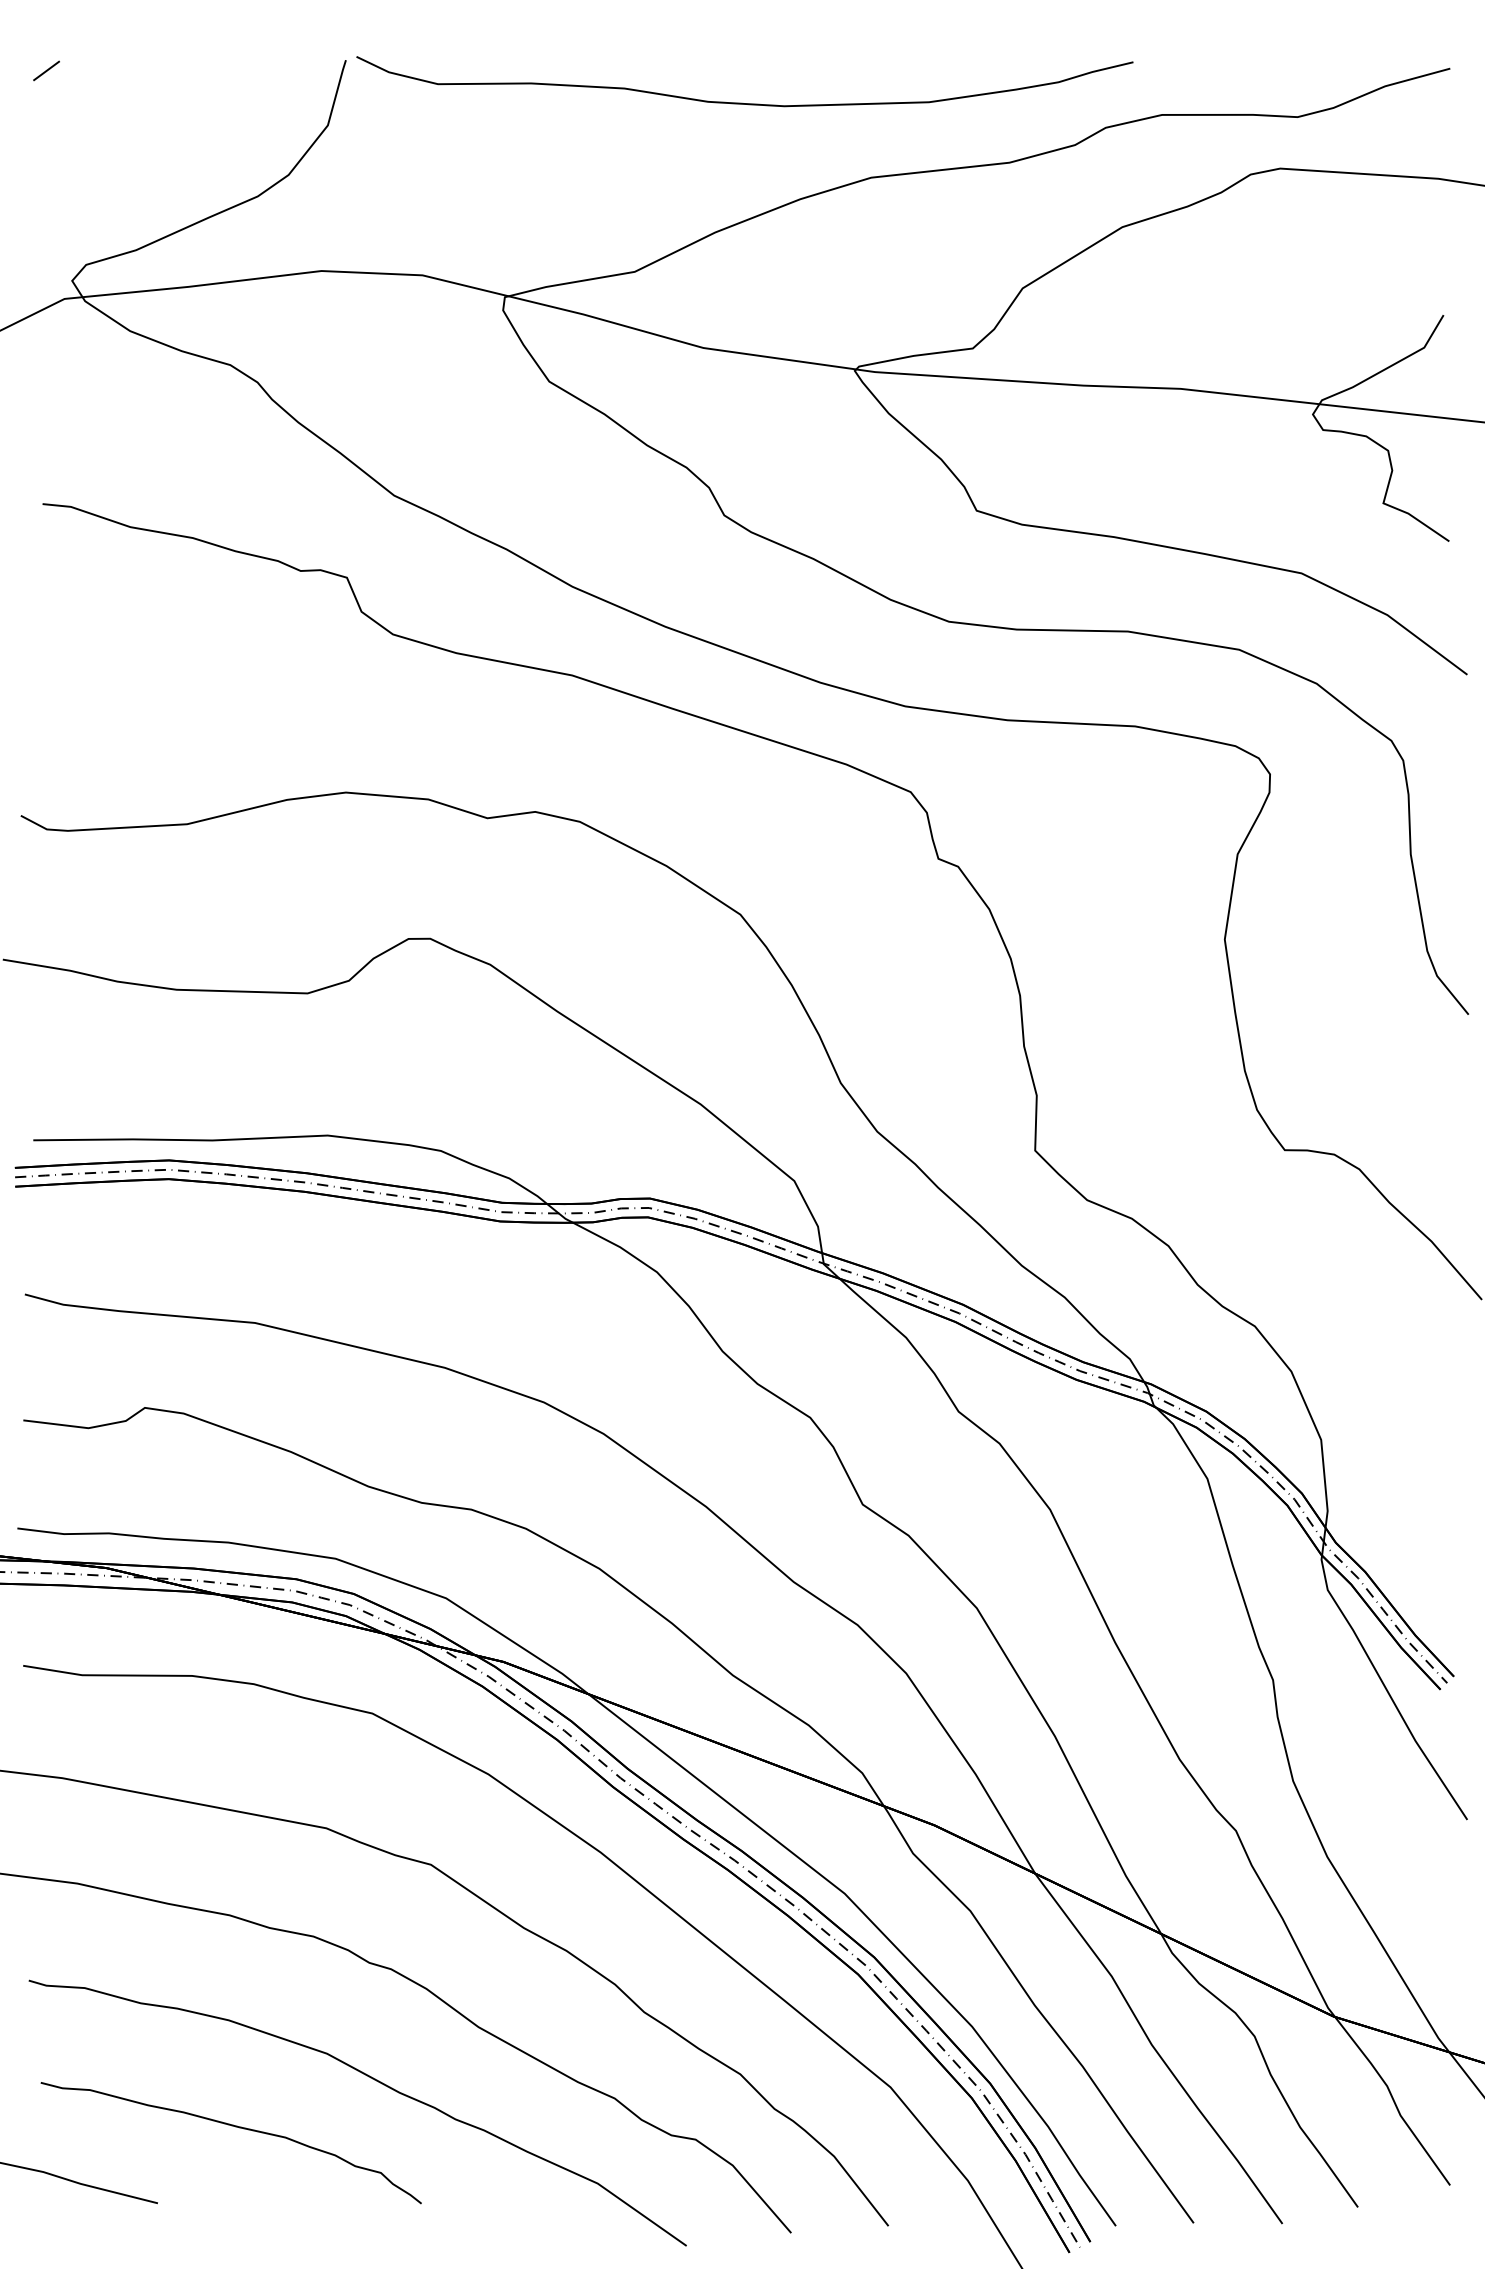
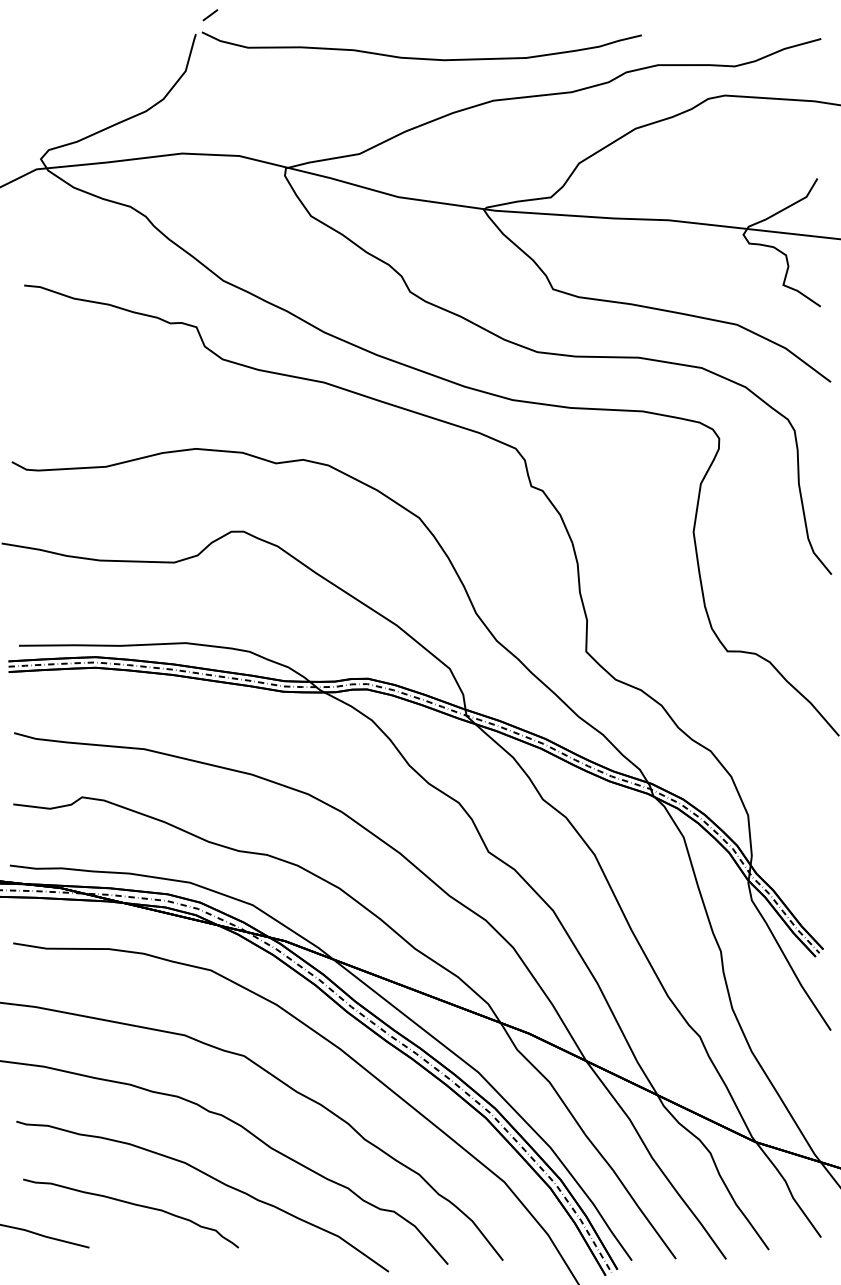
line: (46, 71) -> (210, 15), moved

